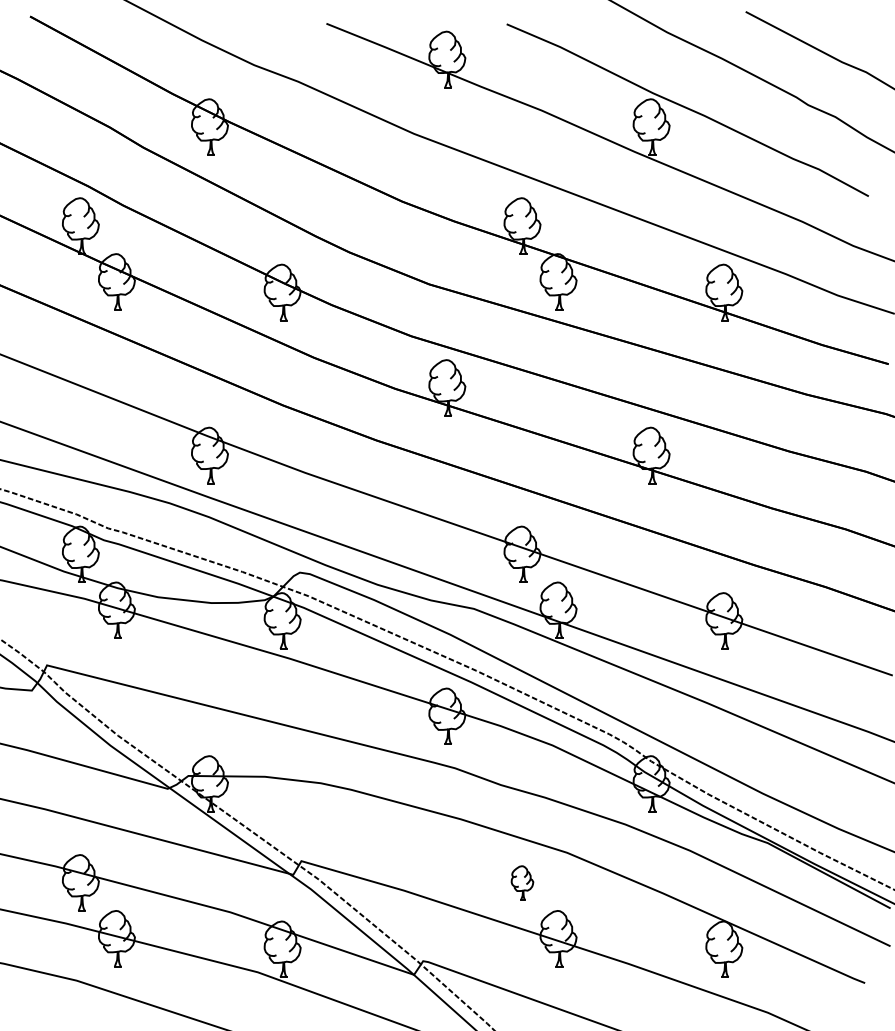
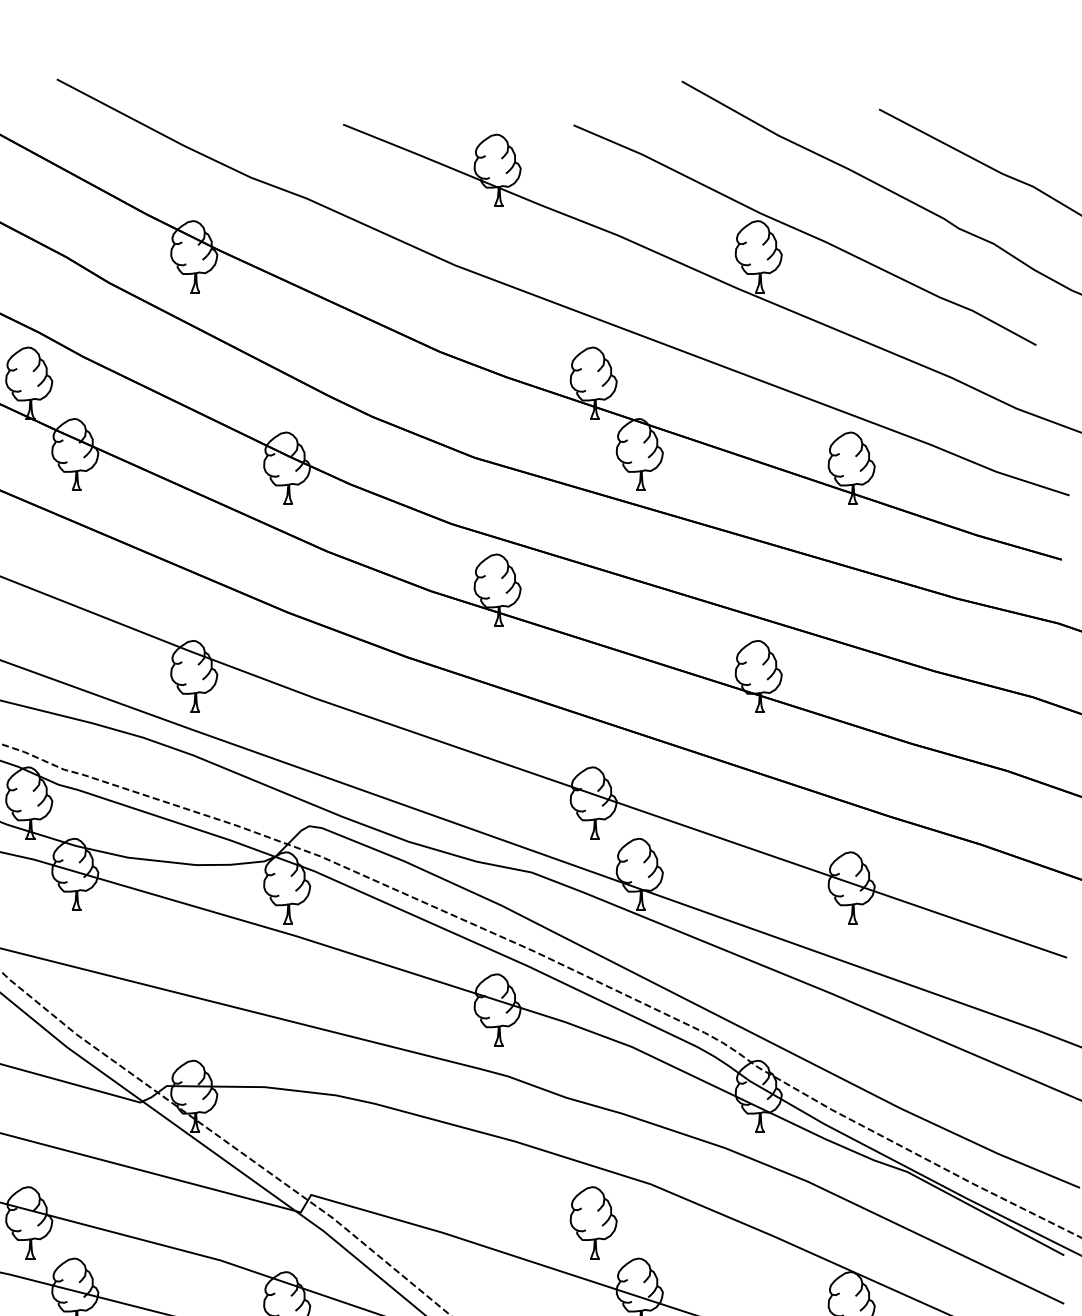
part: (522, 882) -> (593, 1222), size x1.67

